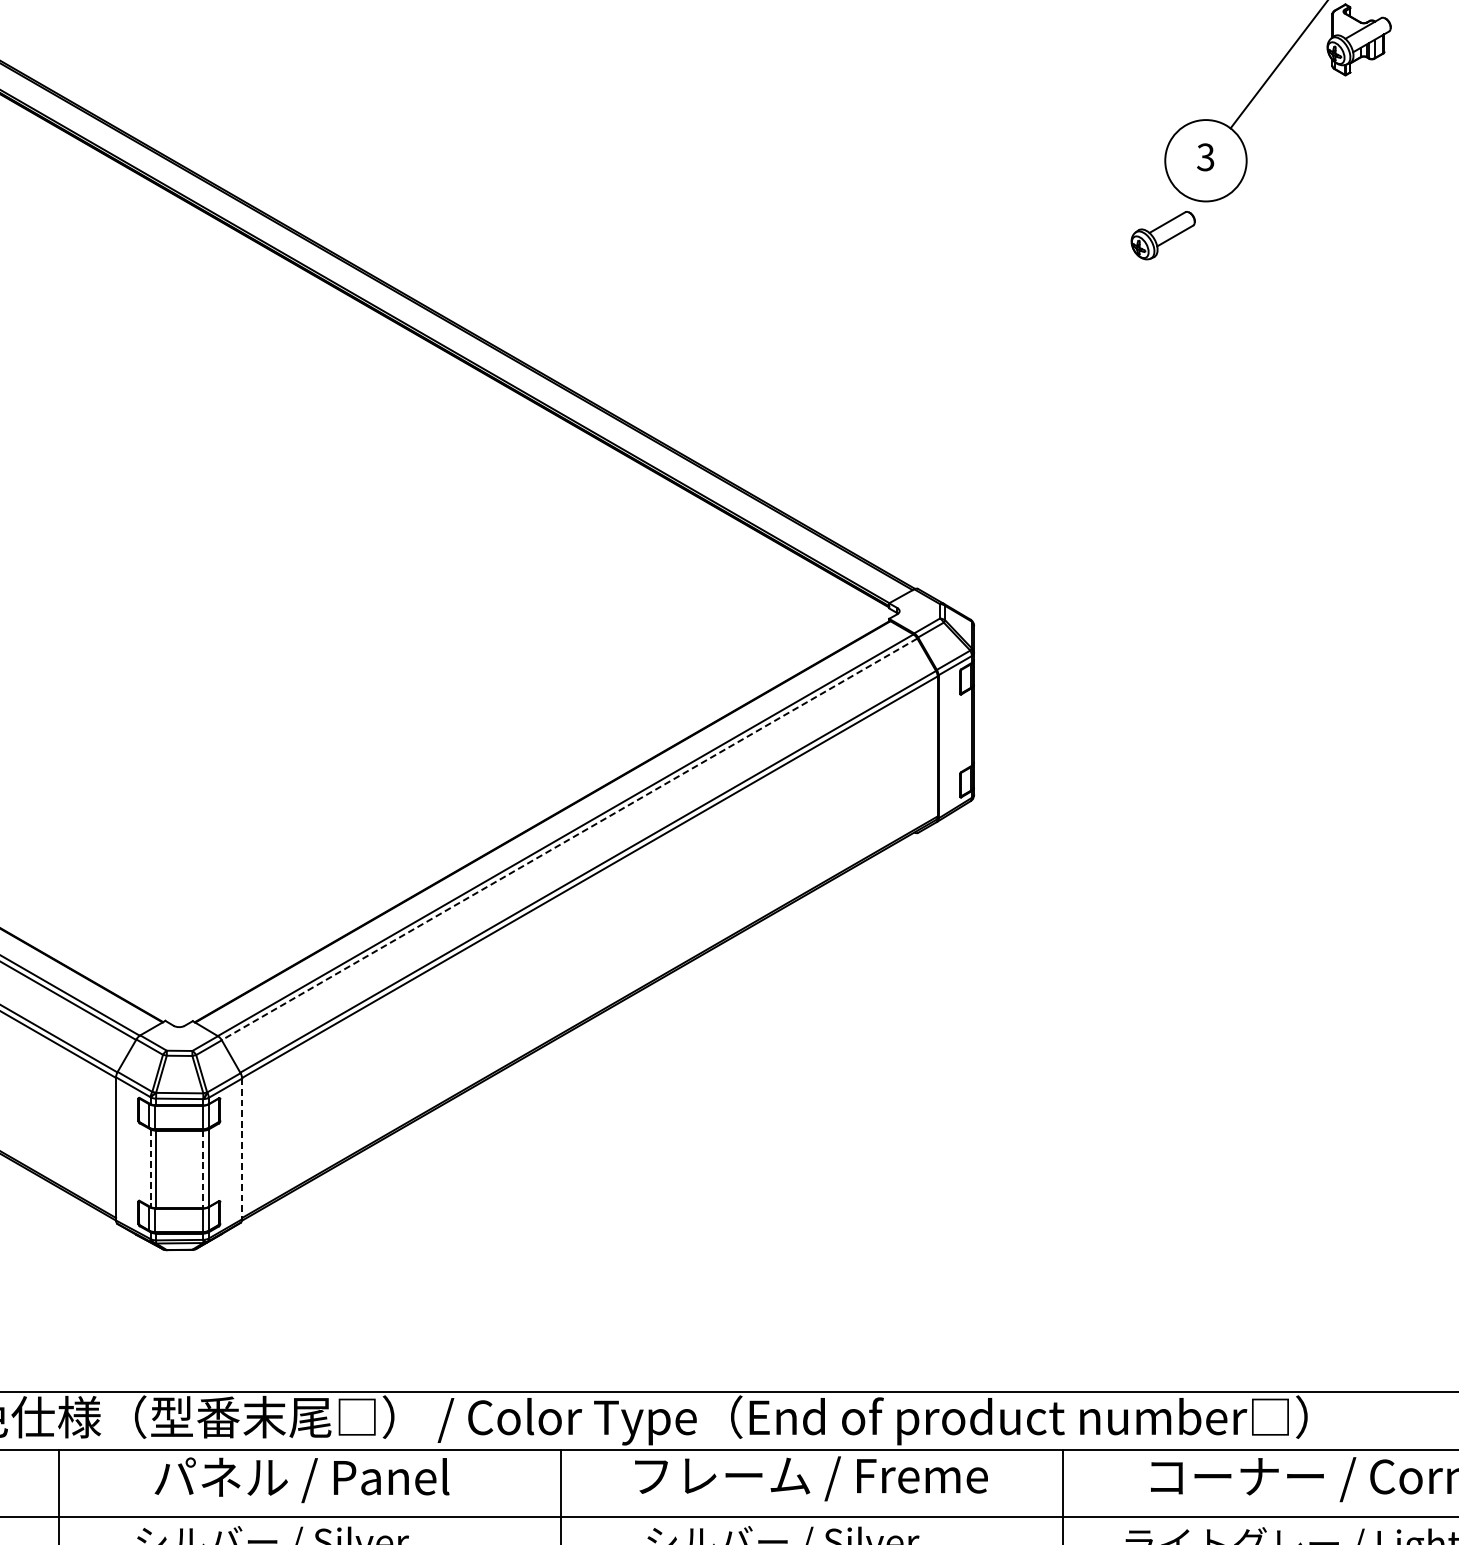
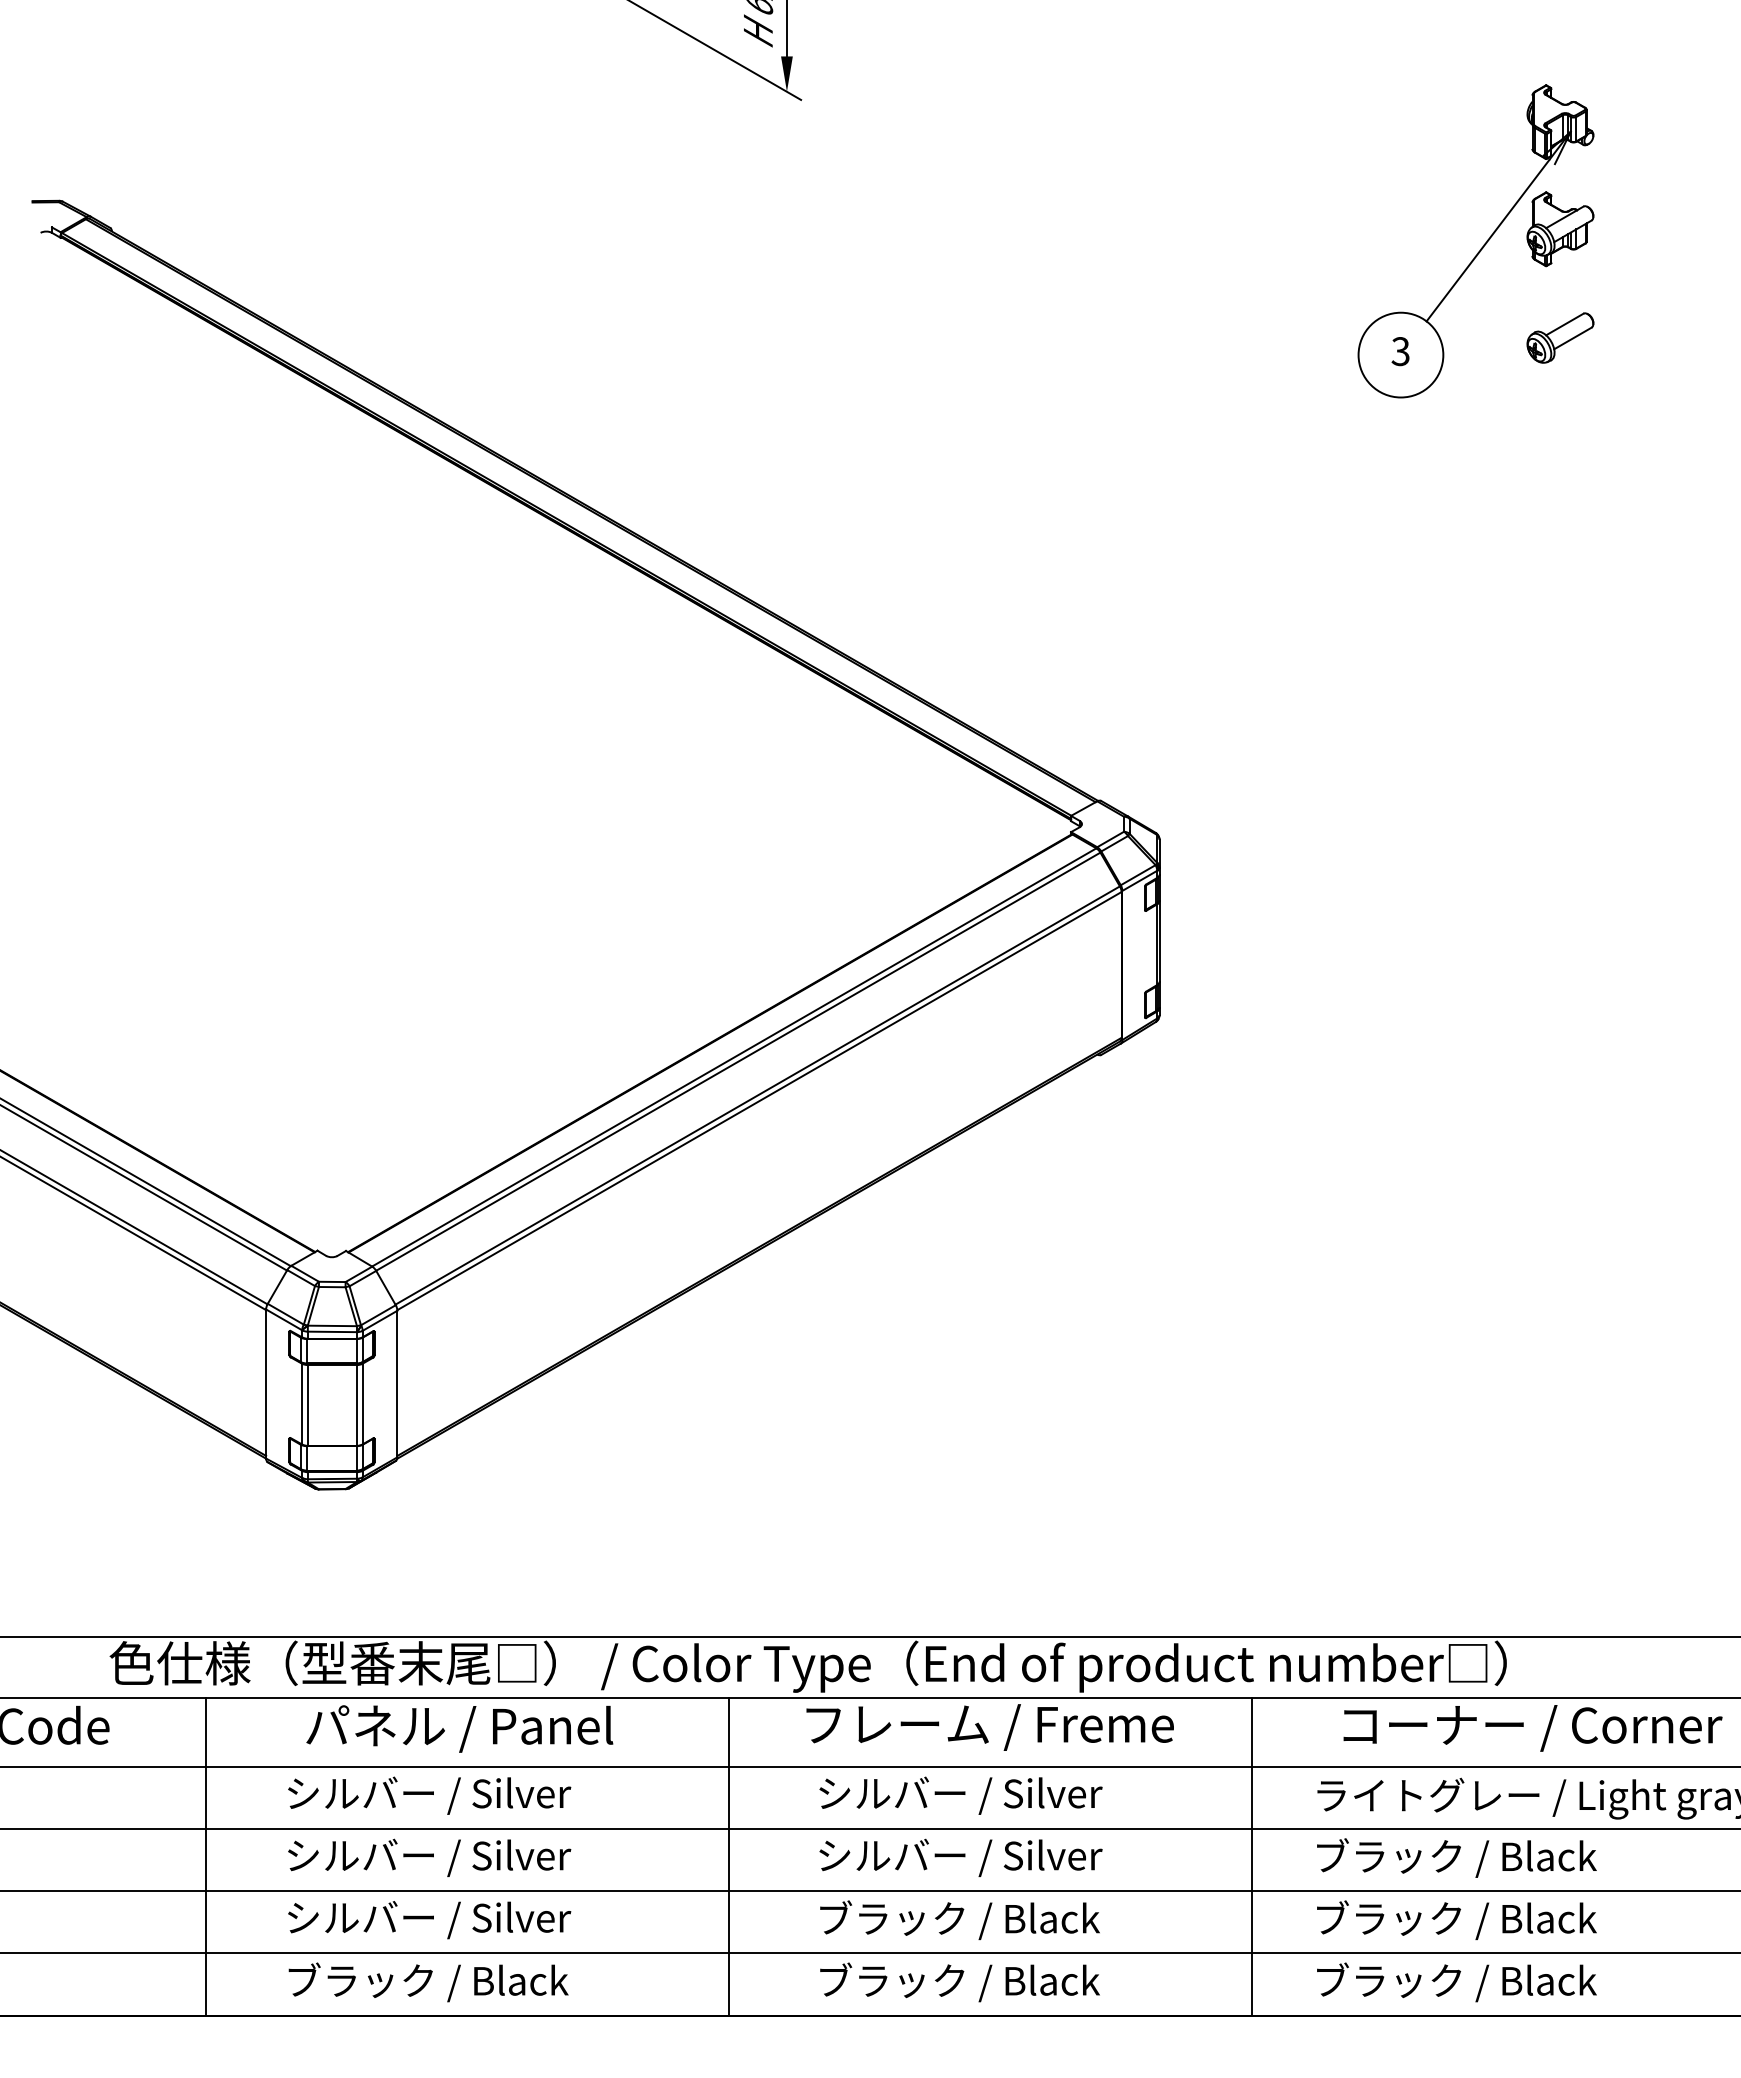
part: (1163, 235) -> (1560, 337), moved
line: (568, 839) -> (737, 1061), dashed -> solid
line: (242, 1149) -> (397, 1384), dashed -> solid
line: (151, 1168) -> (302, 1404), dashed -> solid
line: (202, 1169) -> (356, 1405), dashed -> solid

